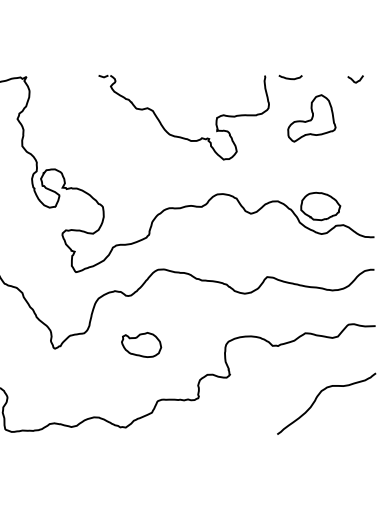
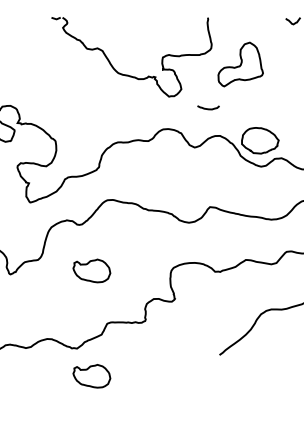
curve: (290, 78) -> (208, 108), moved
part: (311, 118) -> (240, 64), moved
part: (141, 456) -> (91, 375), added

